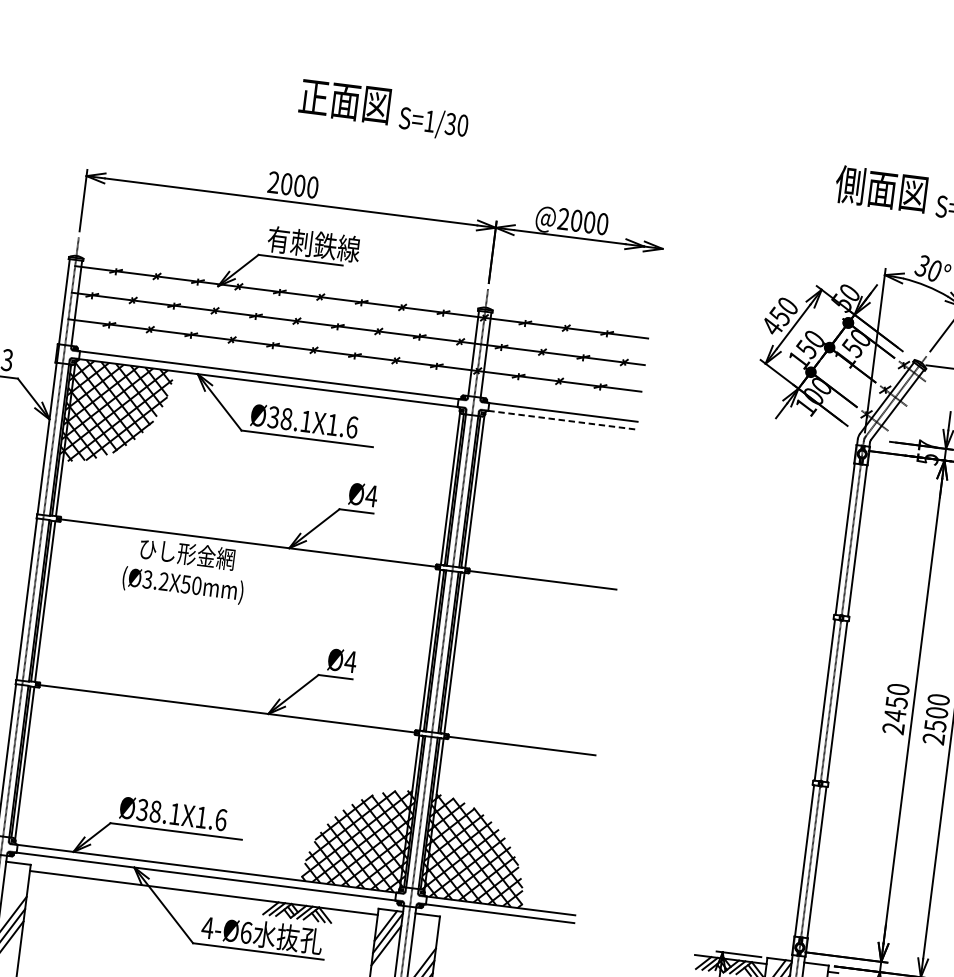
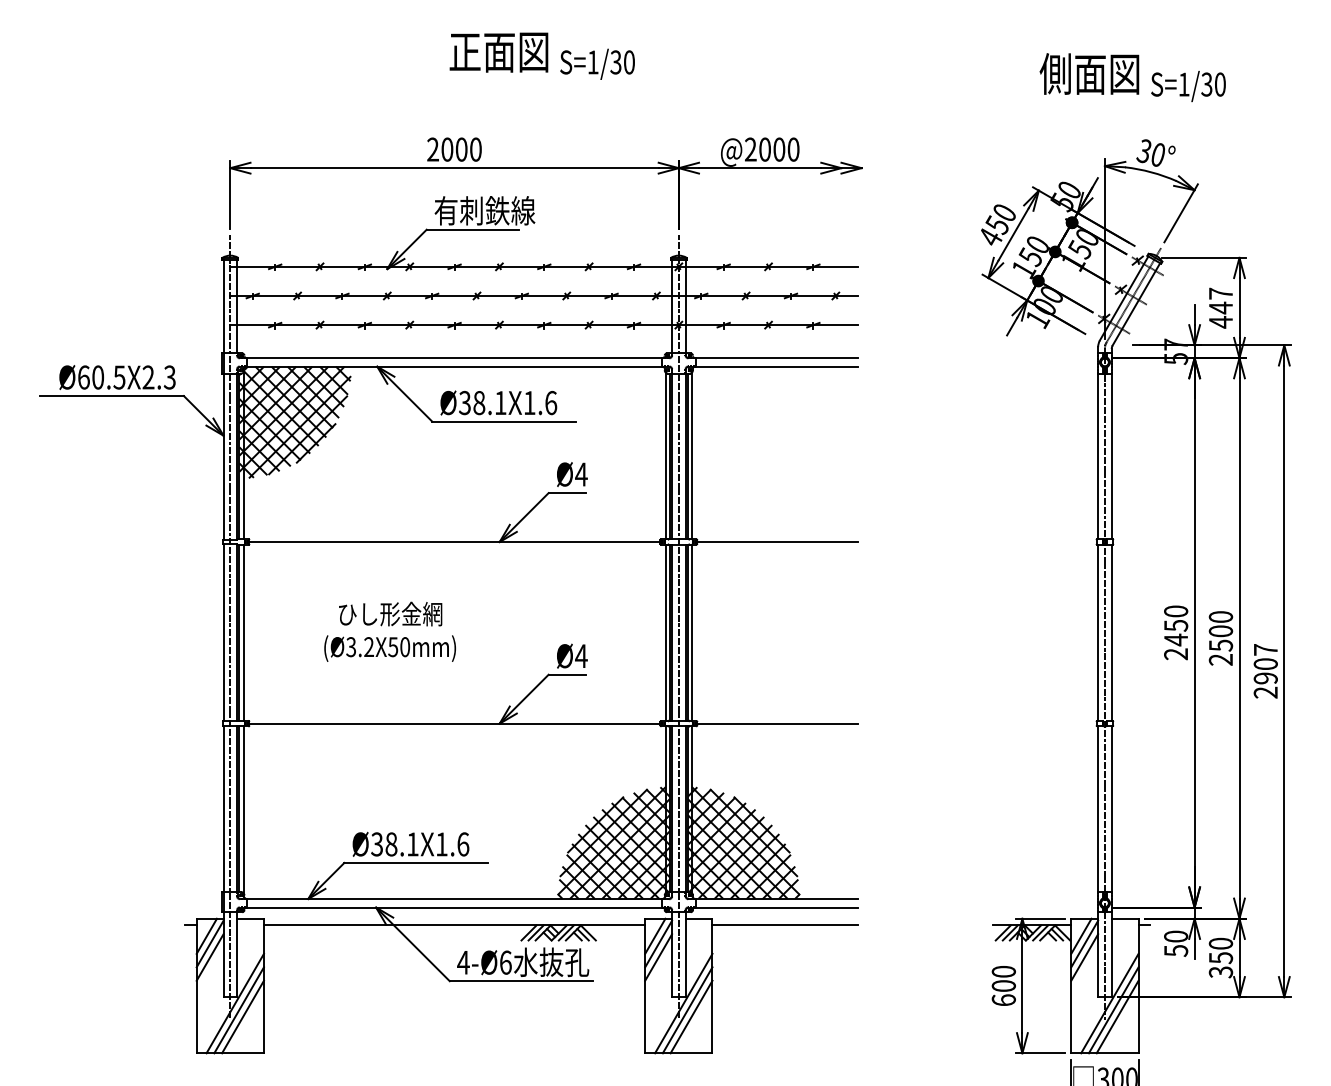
line: (562, 420) -> (777, 366), dashed -> solid
text: (184, 569) -> (389, 631), moved
line: (505, 931) -> (785, 925), added

